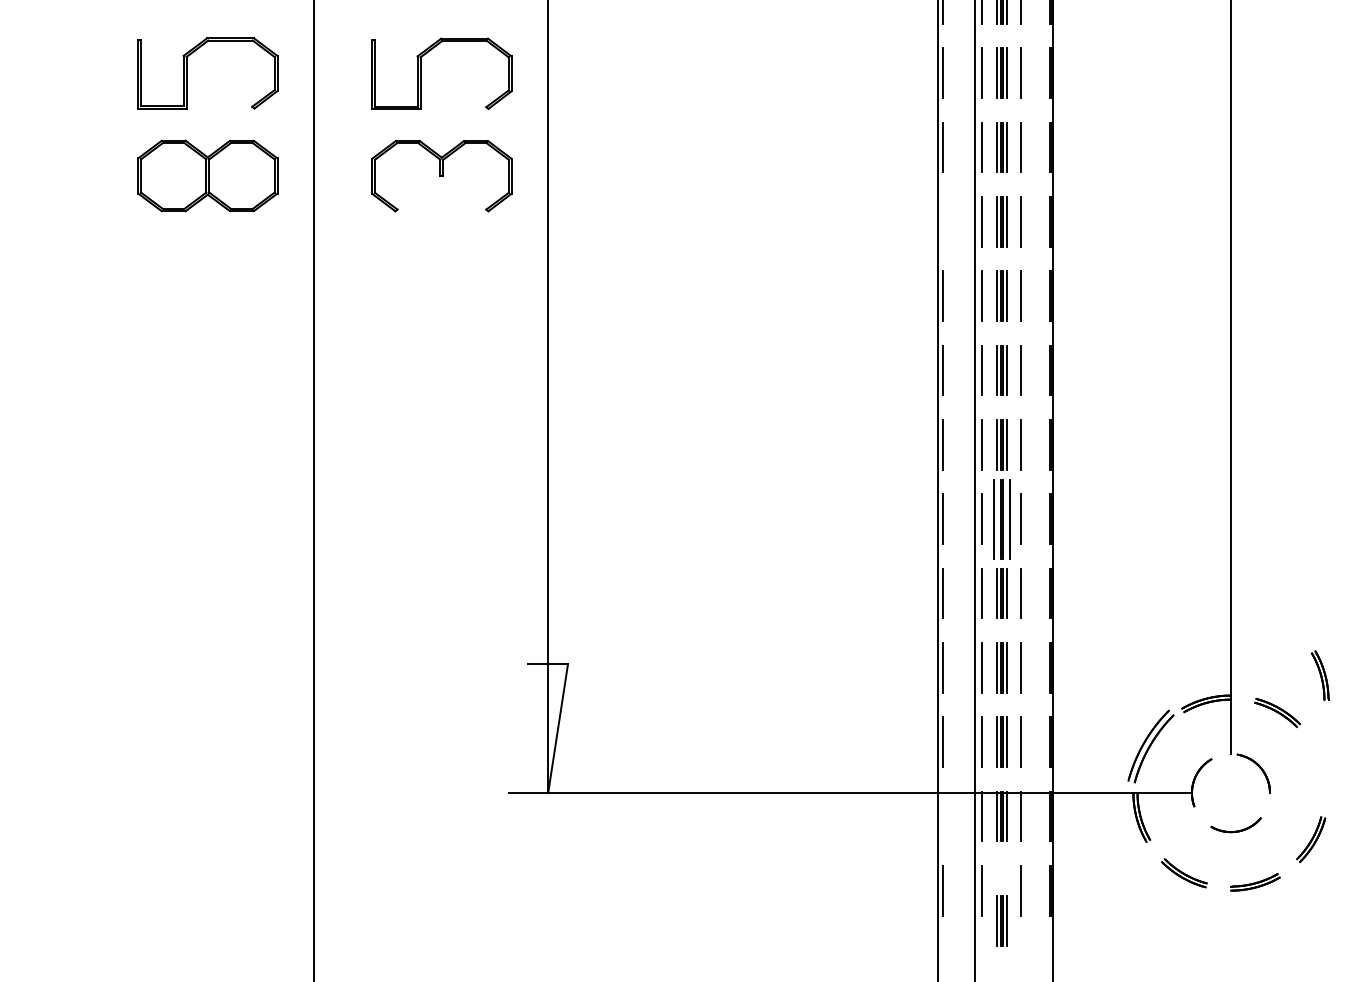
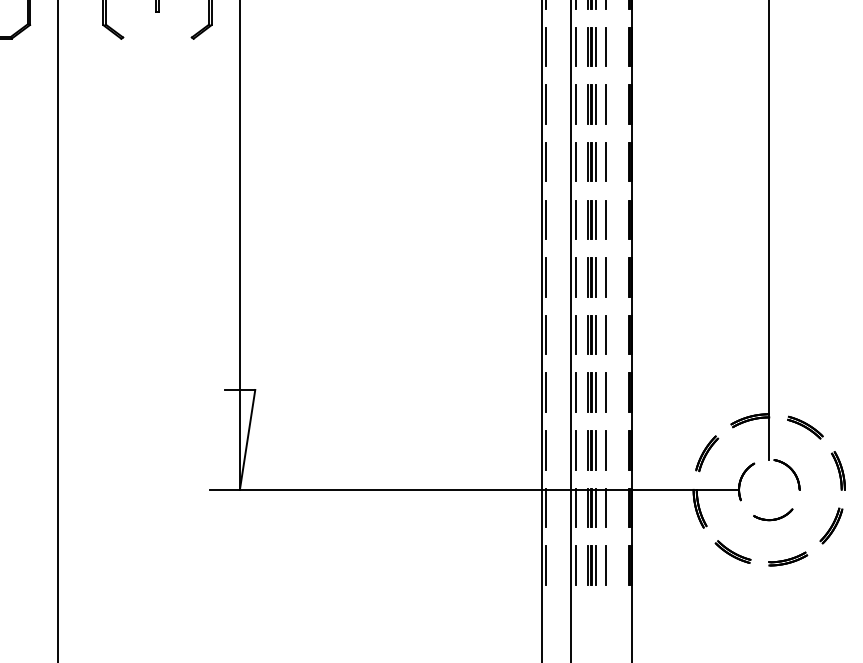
line: (942, 221) -> (545, 46), added
part: (1001, 518) -> (591, 276), size x0.62
part: (1319, 675) -> (837, 470), moved
part: (1150, 746) -> (706, 453), size x0.62
line: (942, 816) -> (545, 508), added
part: (1001, 920) -> (591, 565), moved

